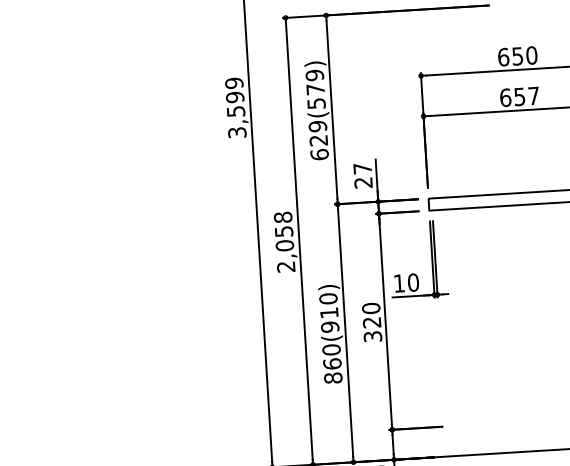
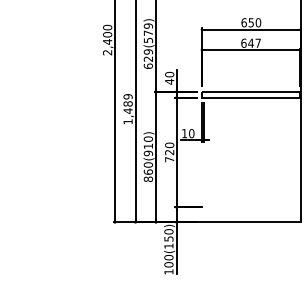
text: (518, 95) -> (250, 42), 657 -> 647
text: (235, 108) -> (107, 40), 3,599 -> 2,400
text: (362, 174) -> (169, 77), 27 -> 40
text: (283, 242) -> (127, 109), 2,058 -> 1,489
text: (372, 336) -> (169, 159), 320 -> 720

